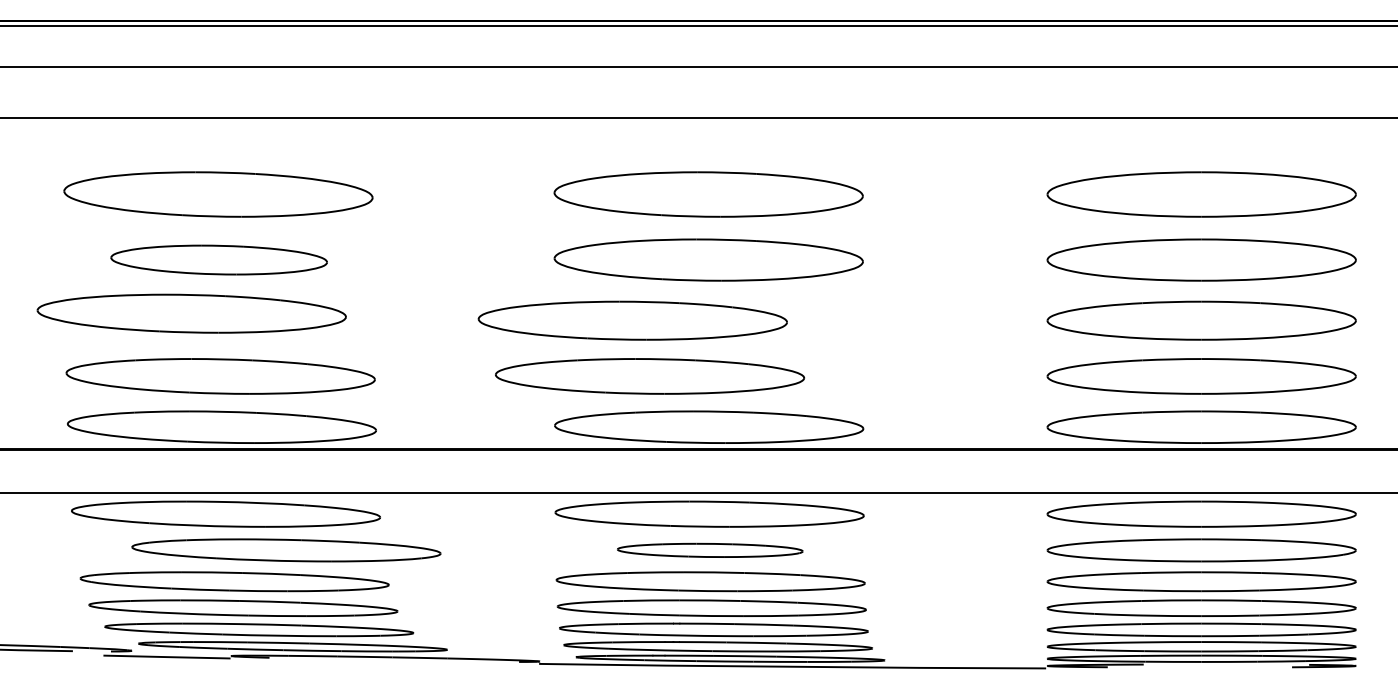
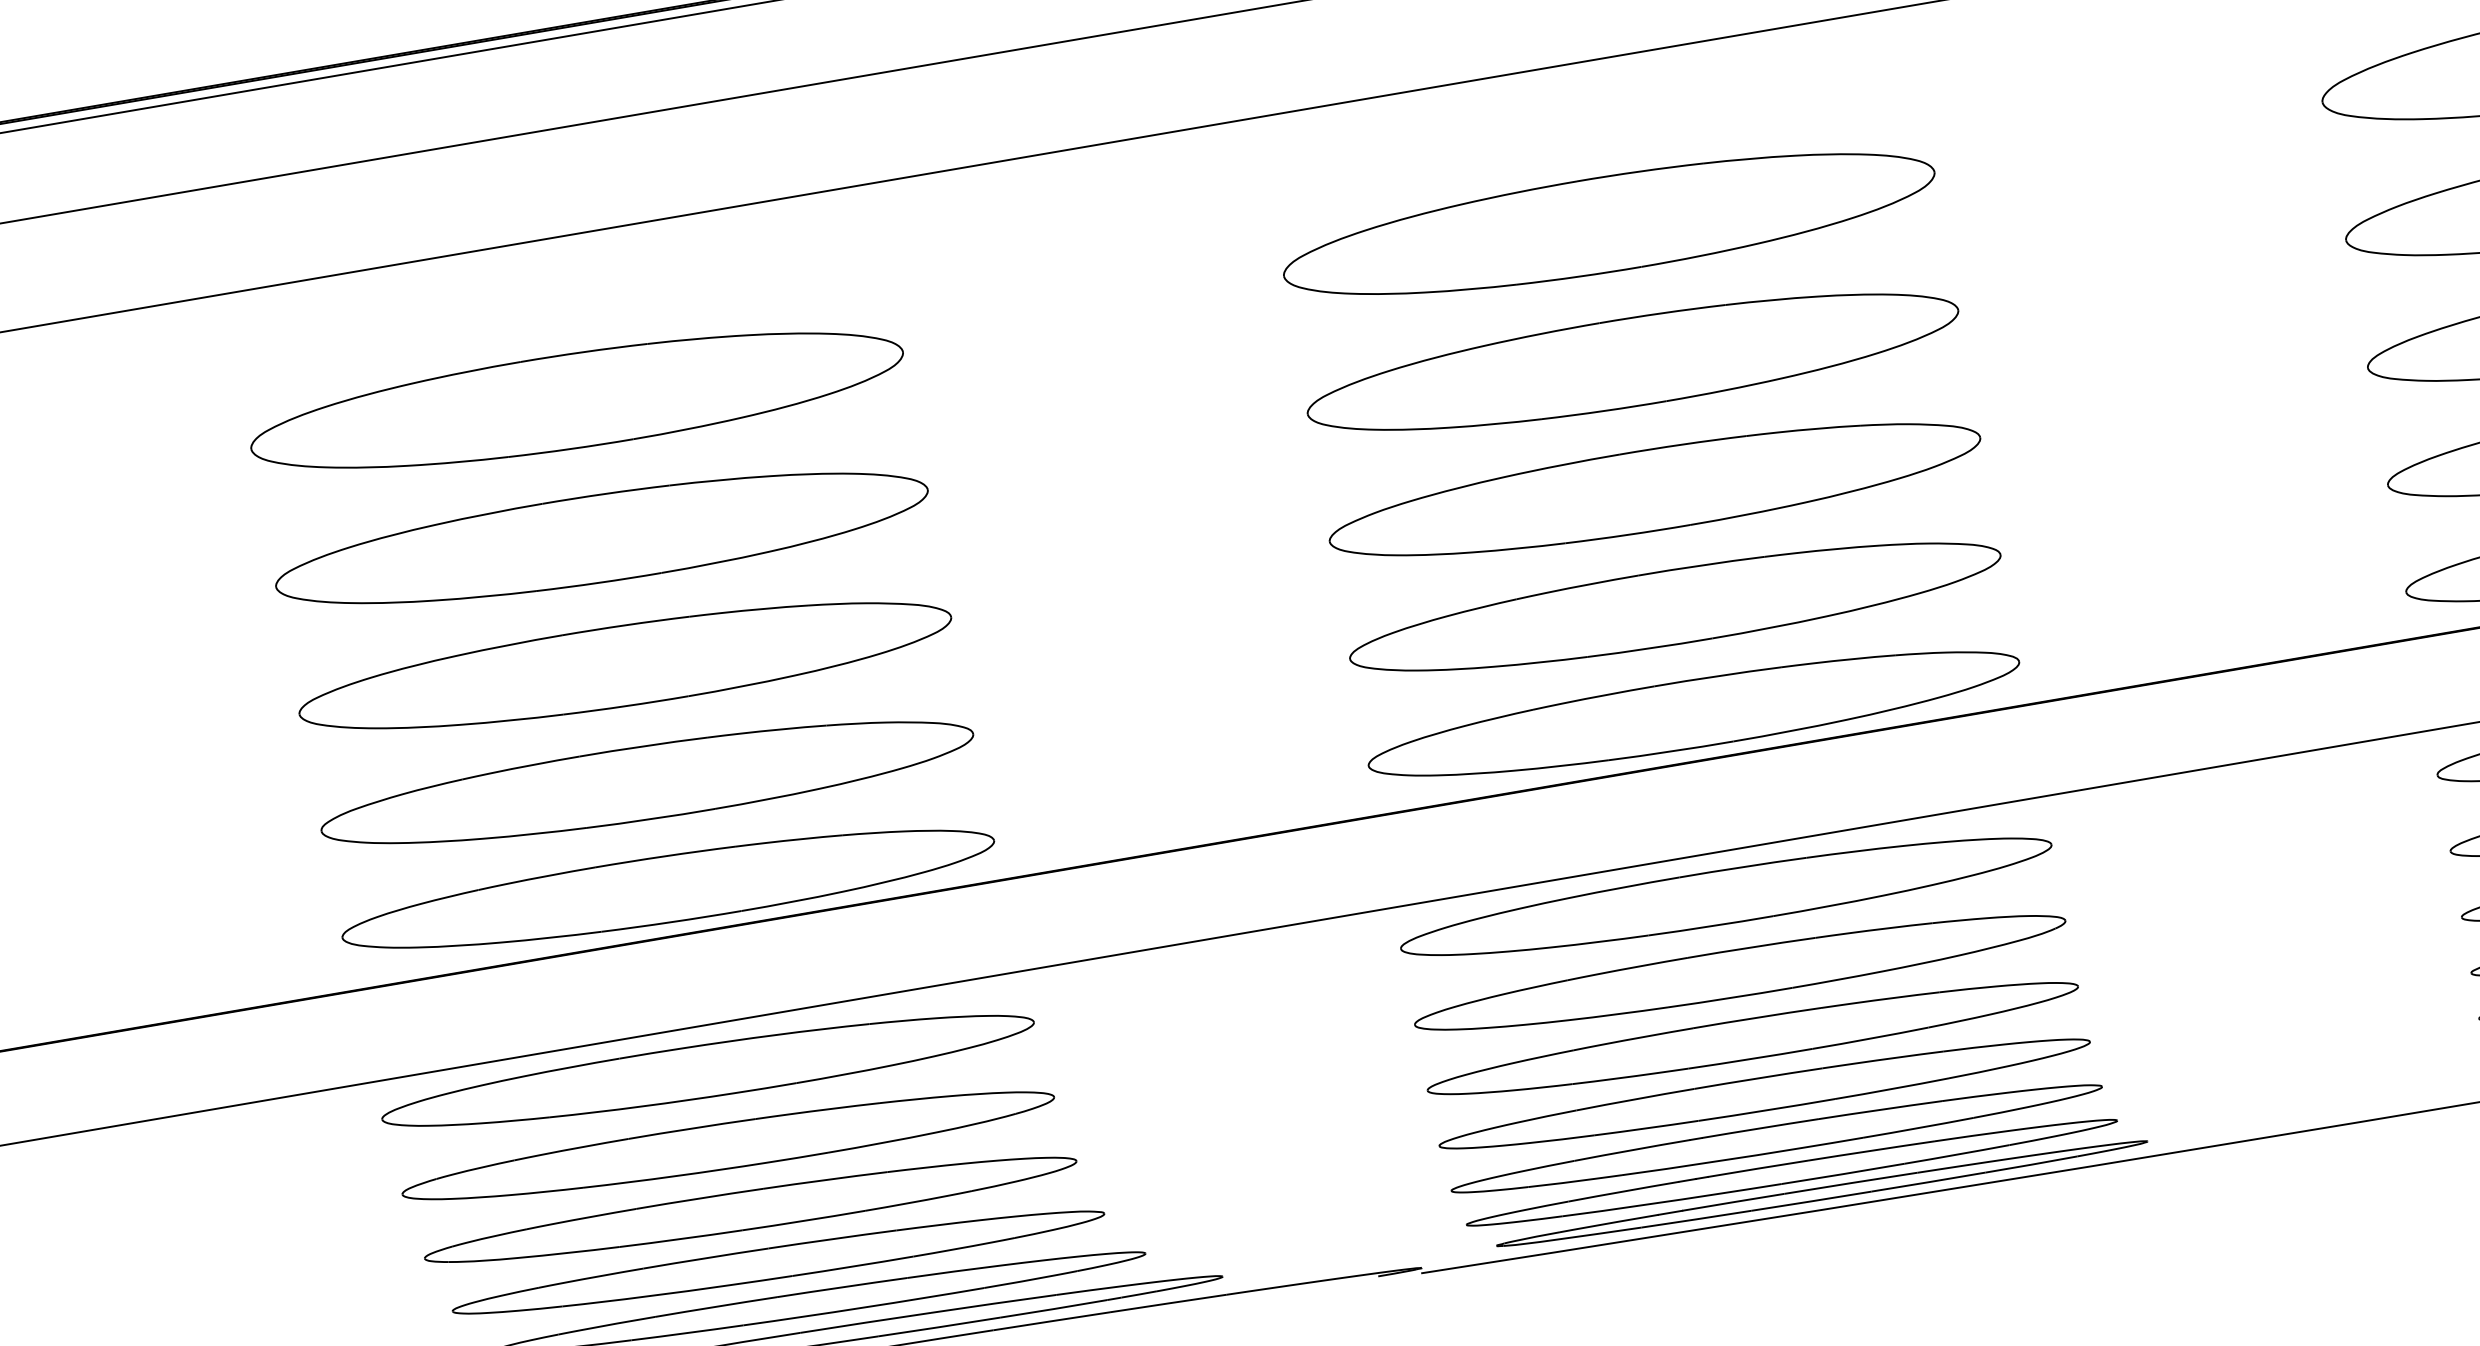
part: (219, 259) -> (602, 536), size x1.43
part: (191, 313) -> (624, 665), moved
part: (632, 320) -> (1654, 489), moved
part: (649, 376) -> (1674, 607), moved
part: (286, 550) -> (728, 1145), moved
part: (710, 550) -> (1741, 972), size x1.67

